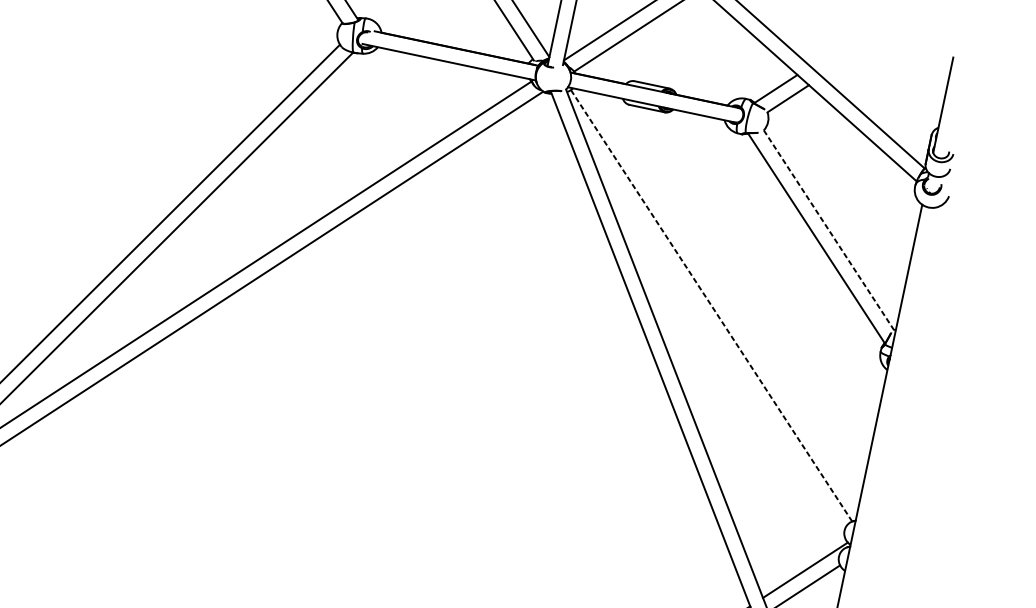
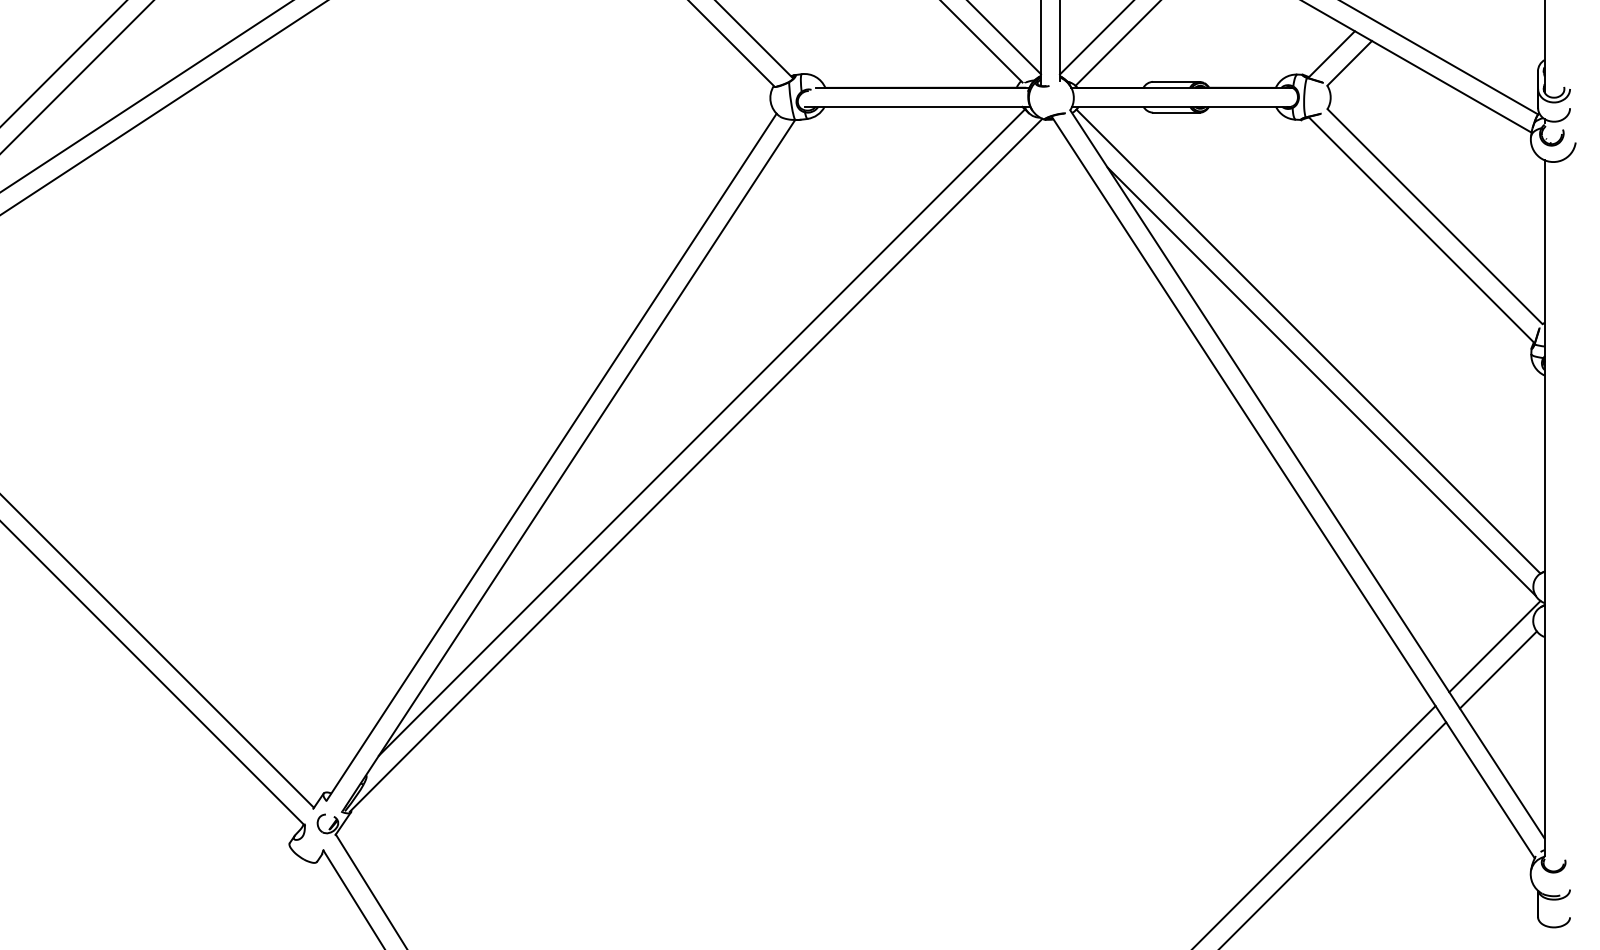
line: (828, 230) -> (1434, 216), dashed -> solid
line: (711, 305) -> (1308, 341), dashed -> solid
line: (715, 338) -> (1321, 381), added

